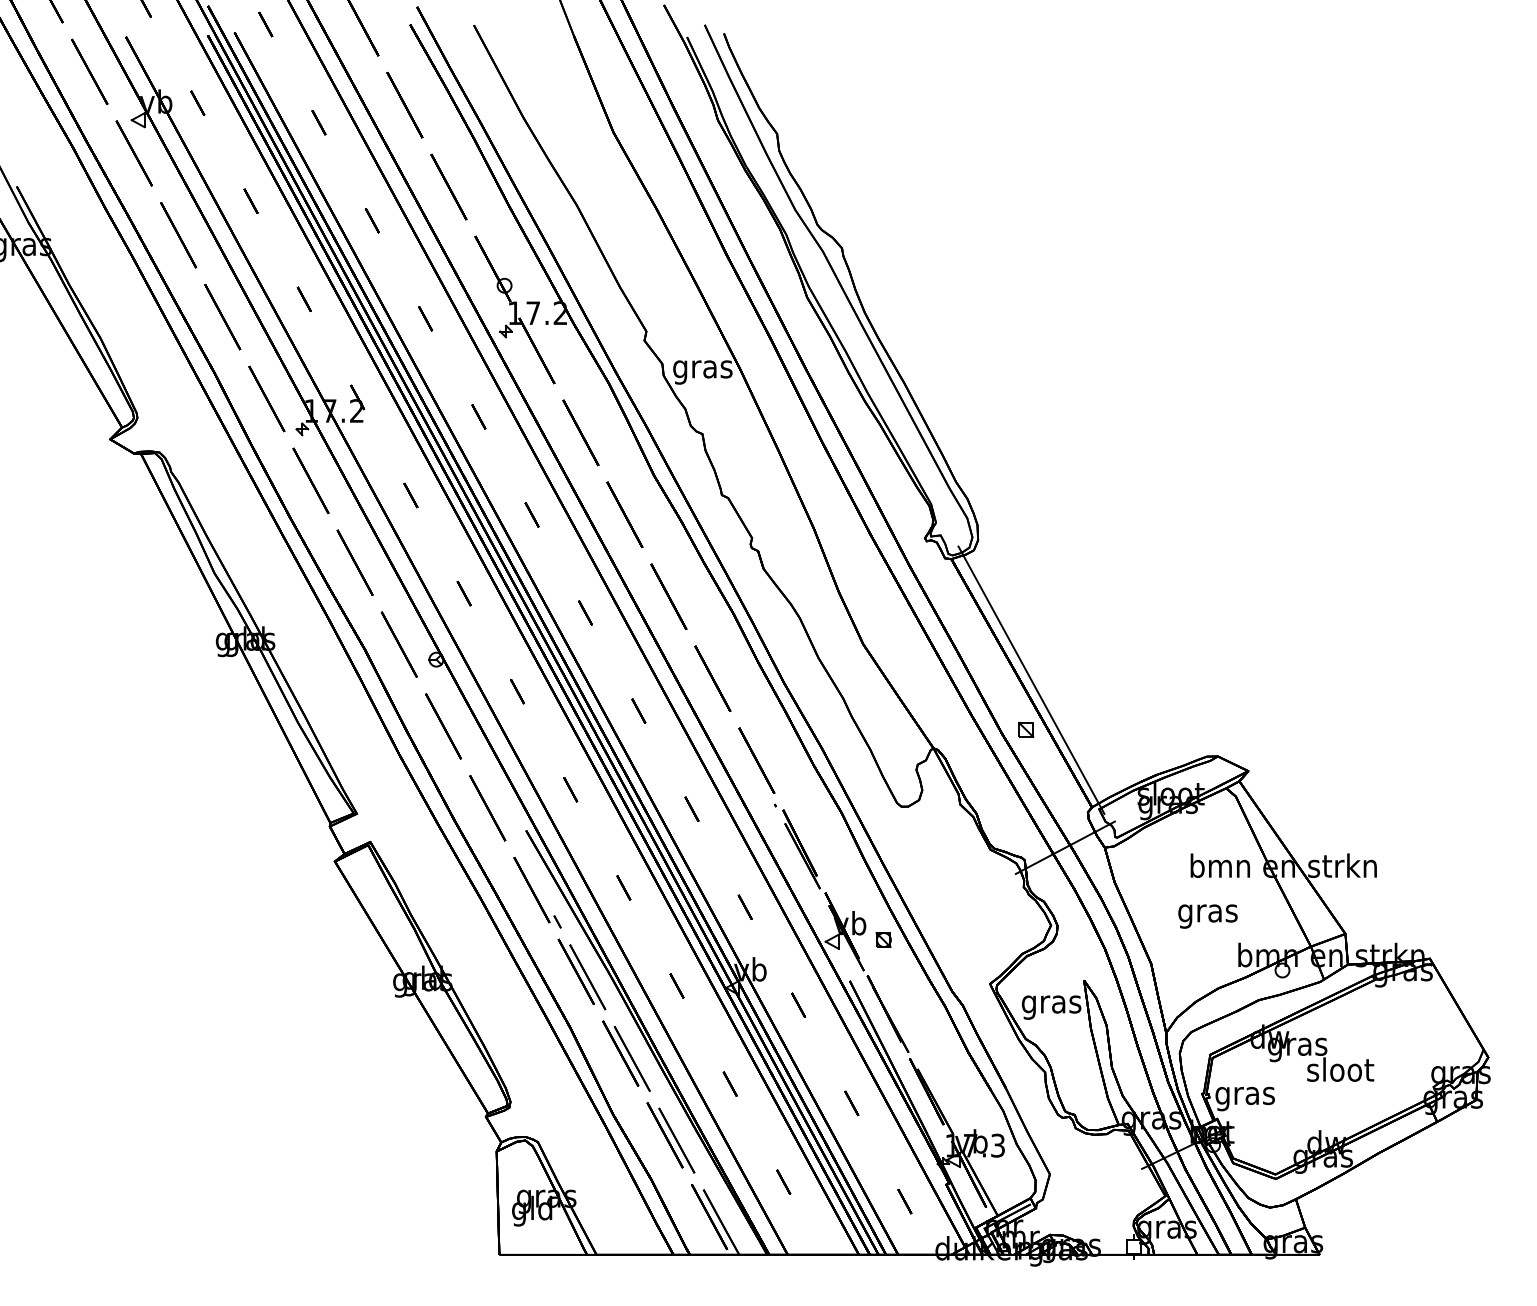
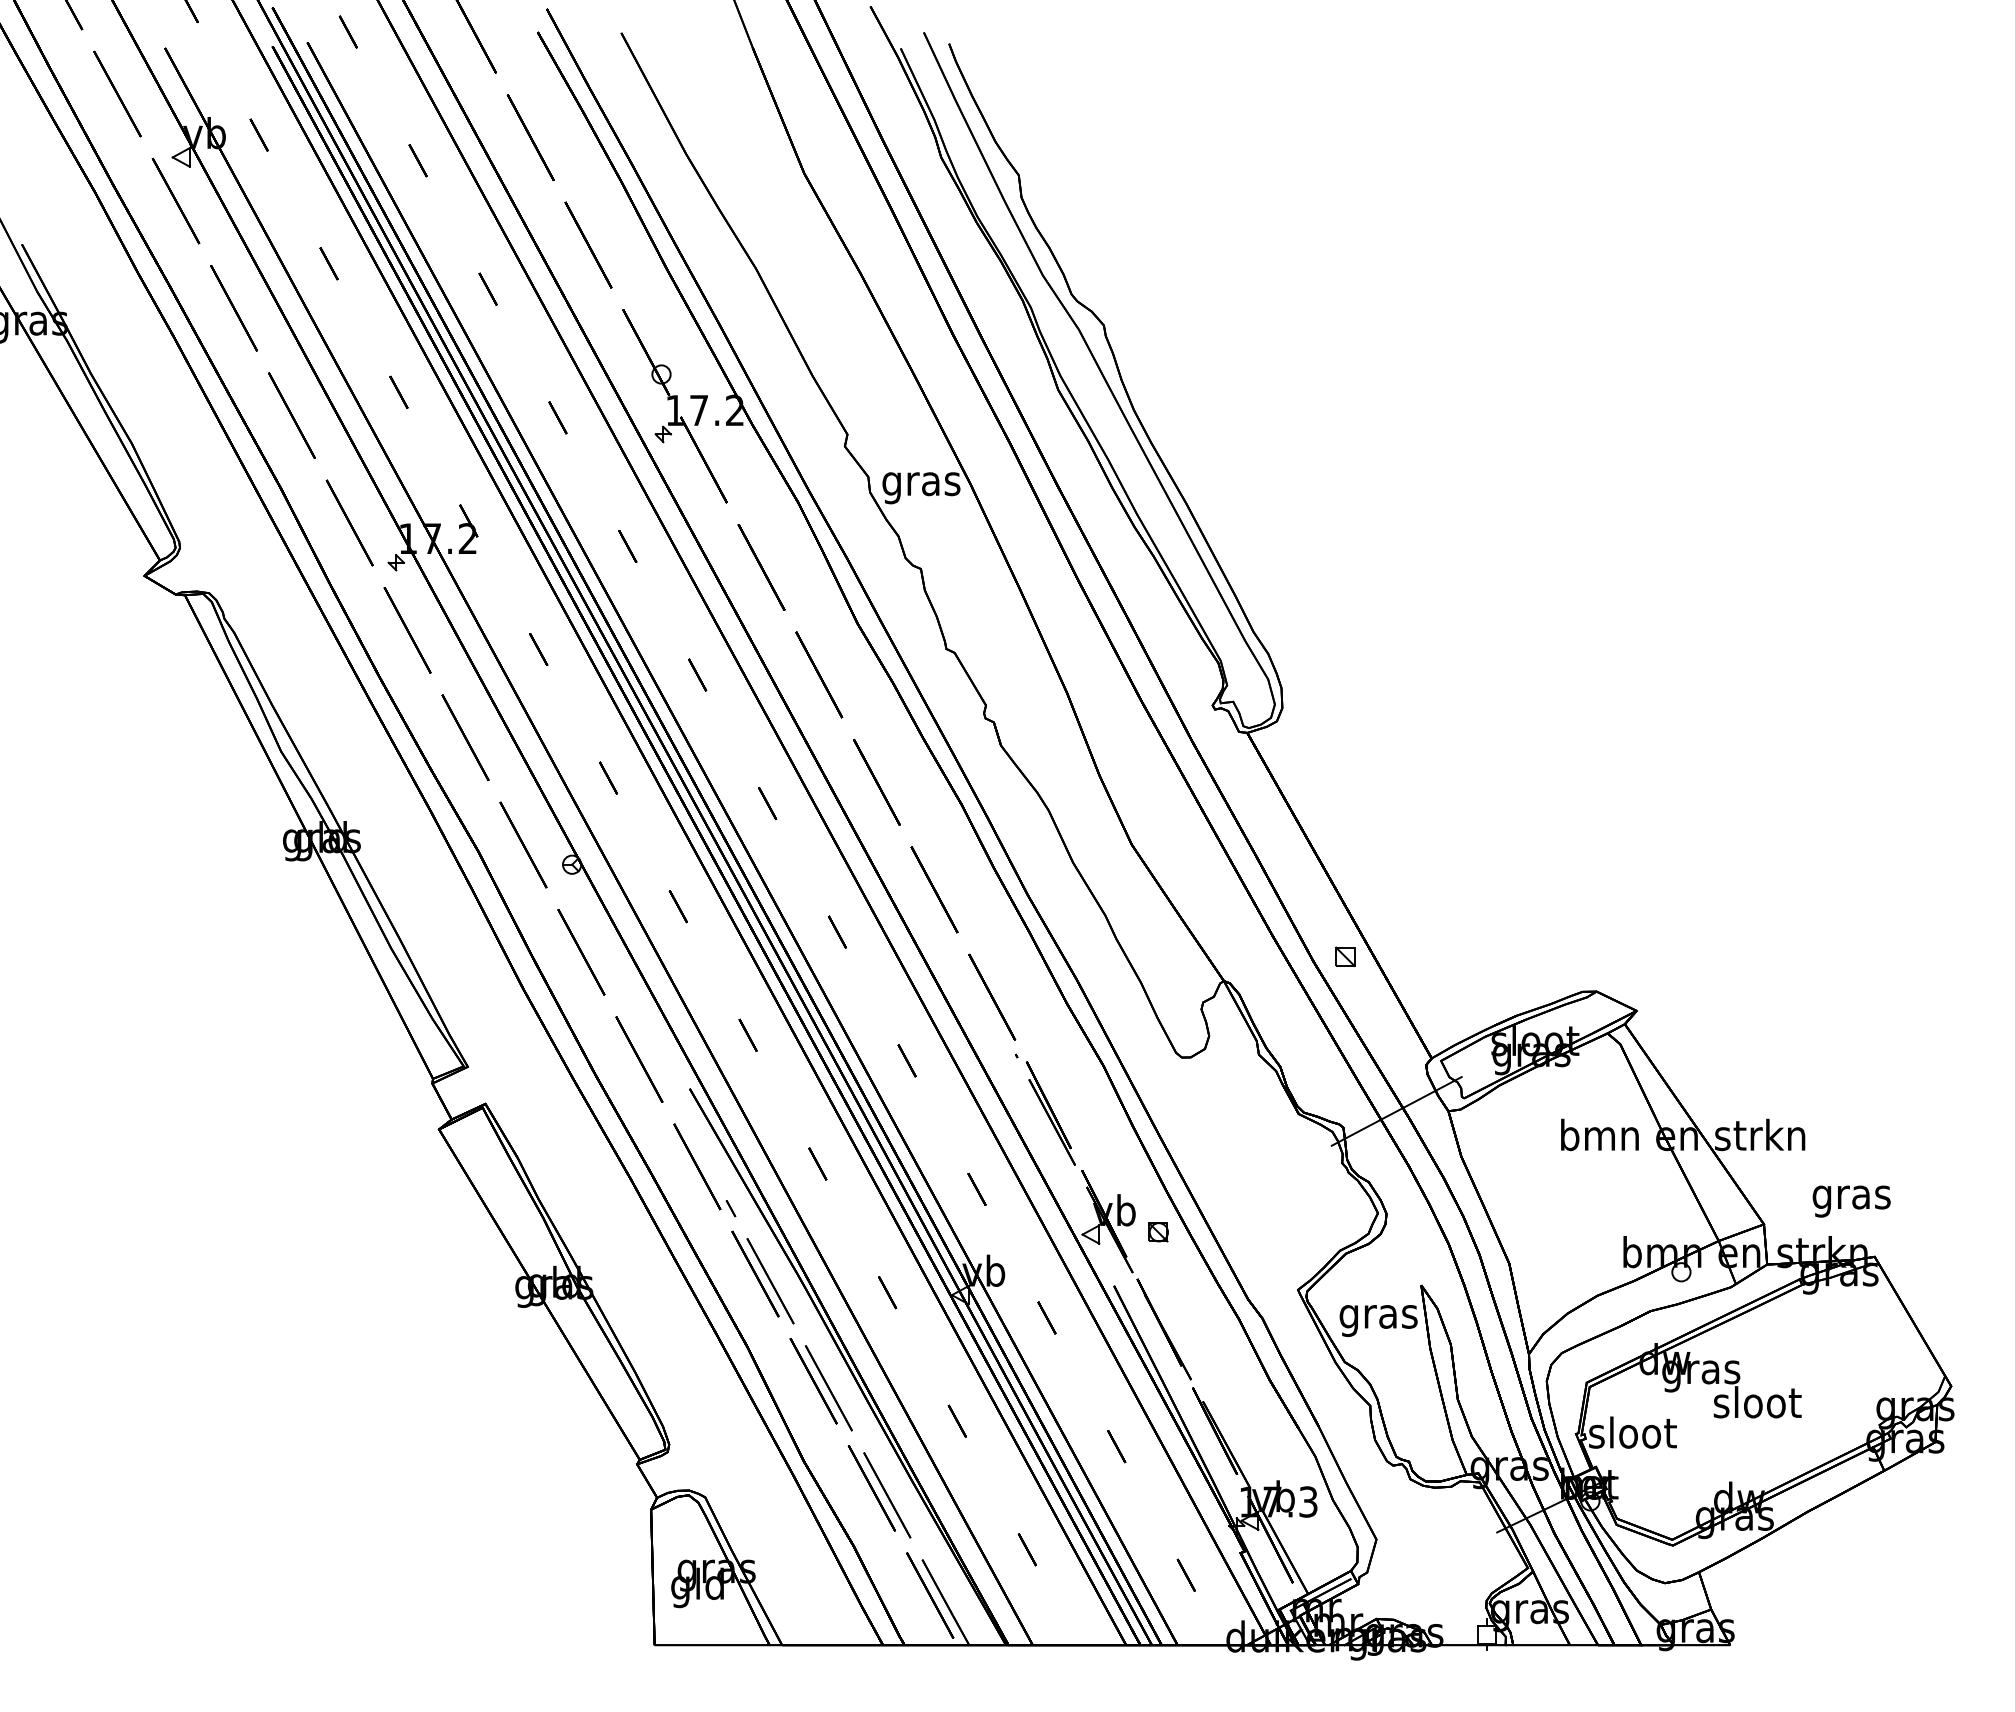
line: (1030, 680) -> (1351, 891), removed
text: (1207, 916) -> (1851, 1201), moved
text: (1245, 1095) -> (1632, 1436), gras -> sloot

